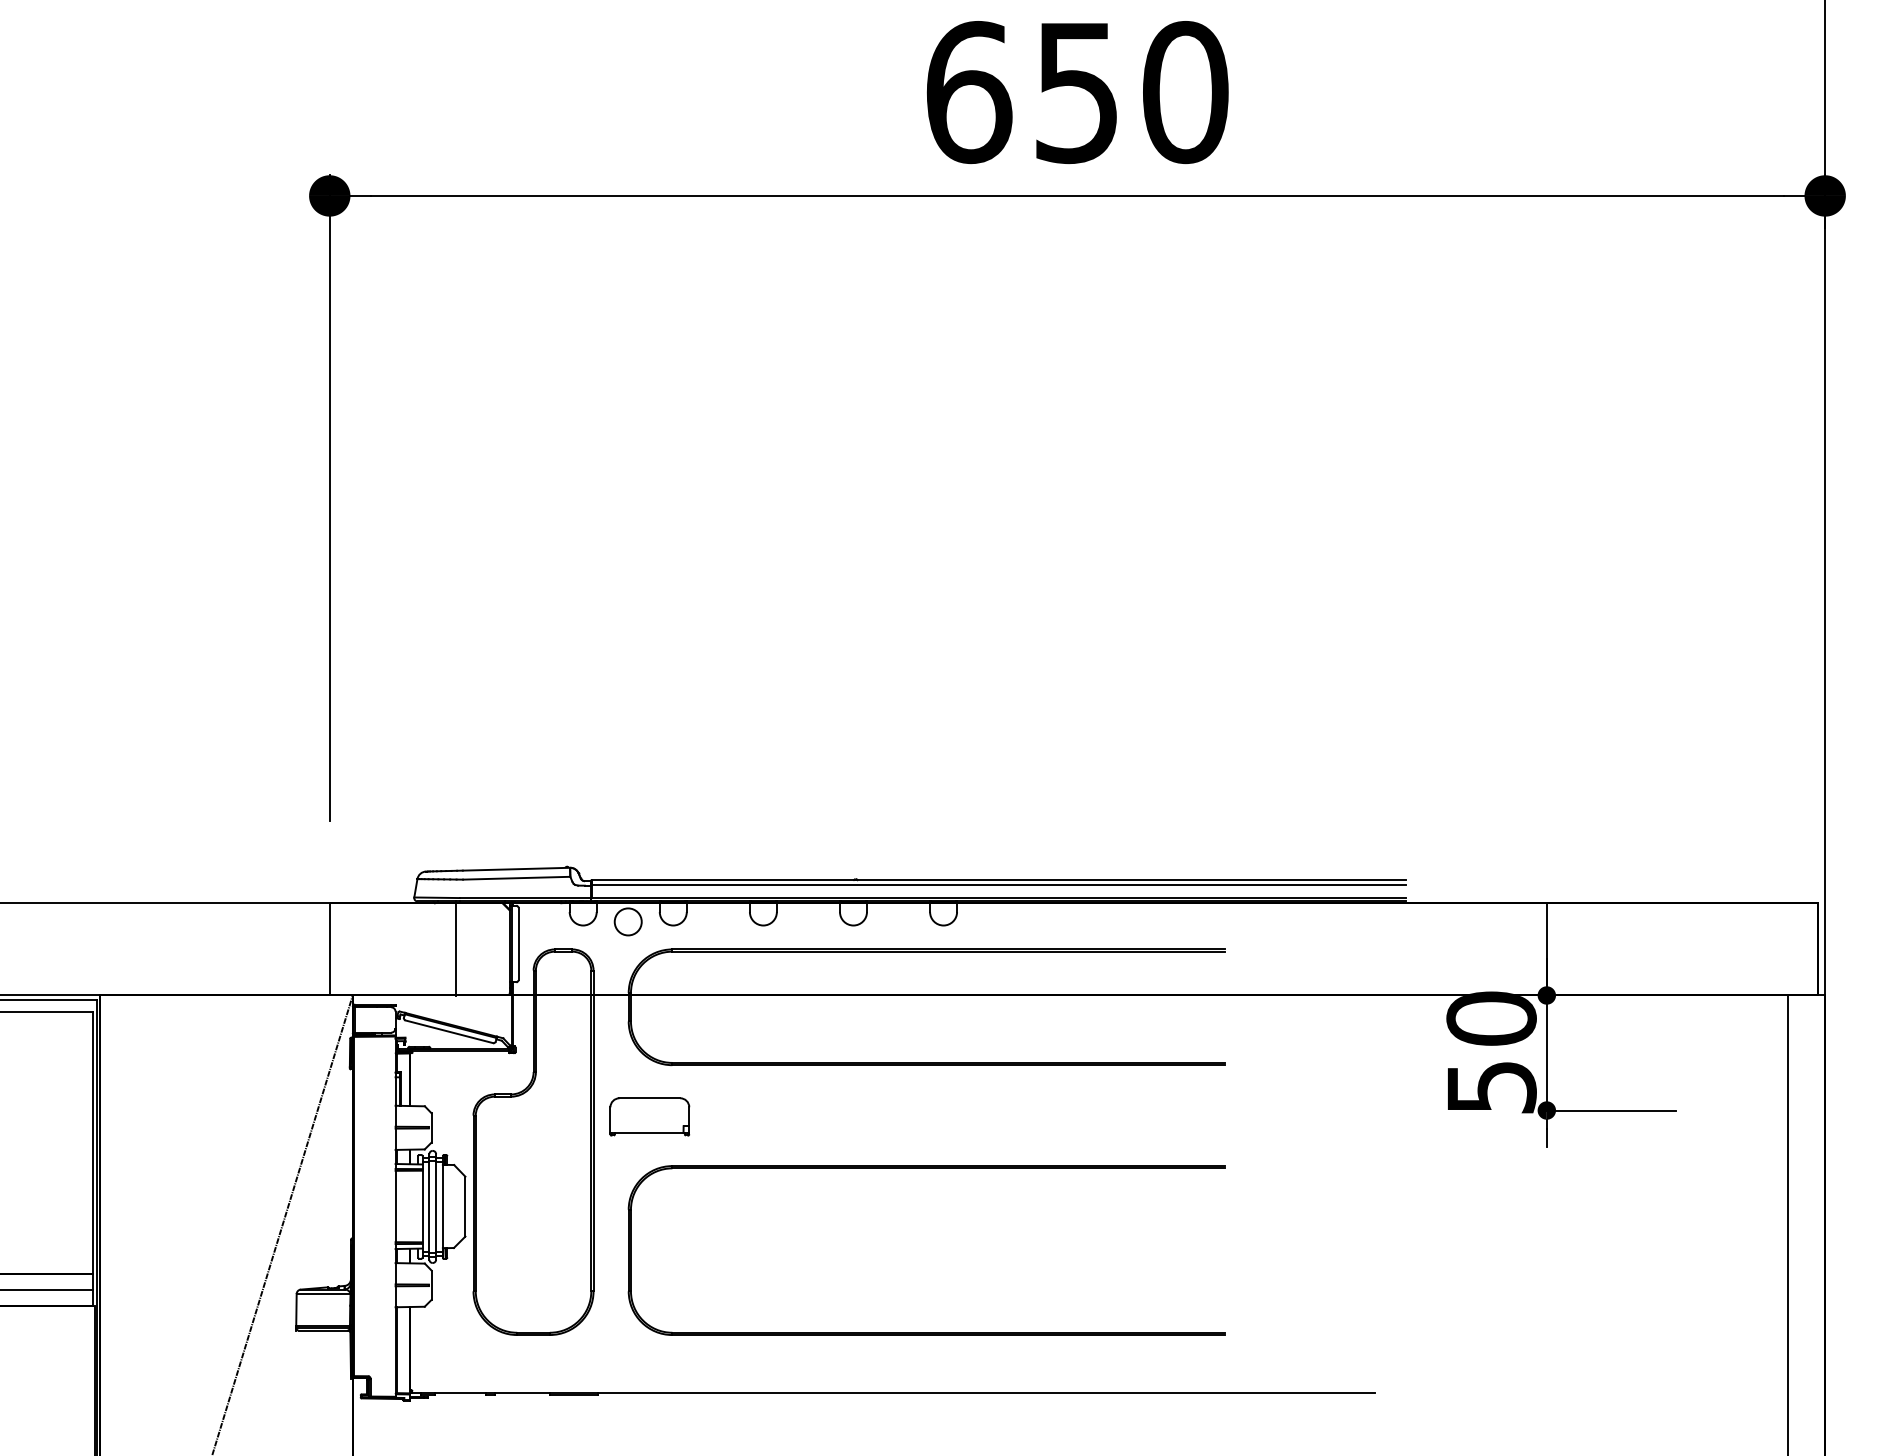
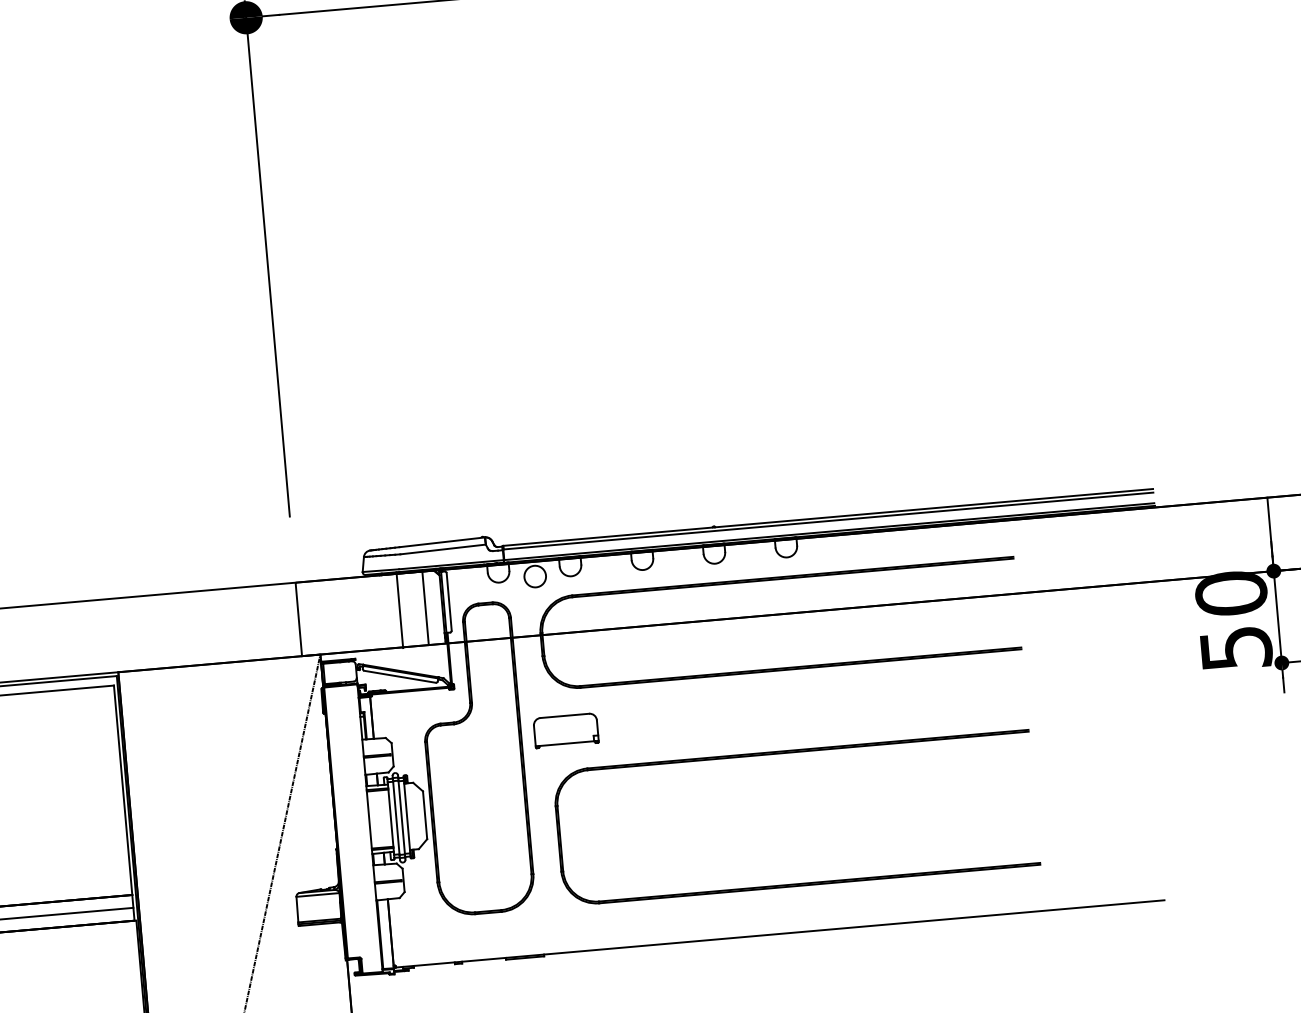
line: (488, 949) -> (425, 608), added

